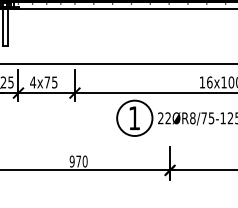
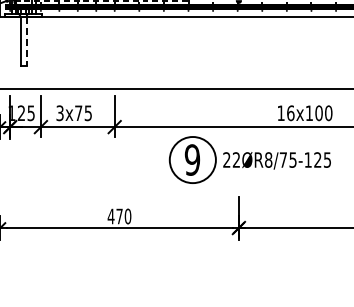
line: (7, 27) -> (26, 41), solid -> dashed
text: (33, 82) -> (60, 113), 4x75 -> 3x75
text: (134, 117) -> (192, 159), 1 -> 9
text: (71, 161) -> (110, 216), 970 -> 470

